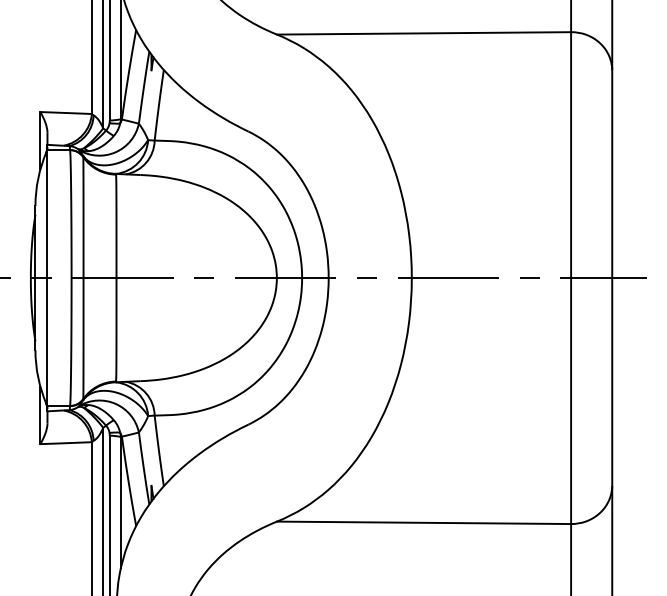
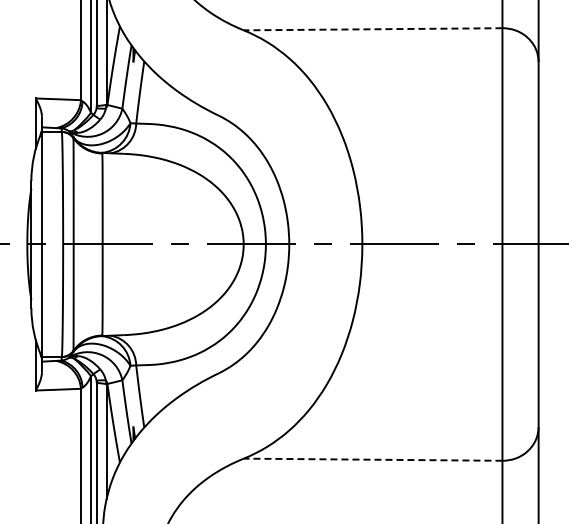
line: (423, 33) -> (372, 29), solid -> dashed
line: (423, 522) -> (372, 459), solid -> dashed

